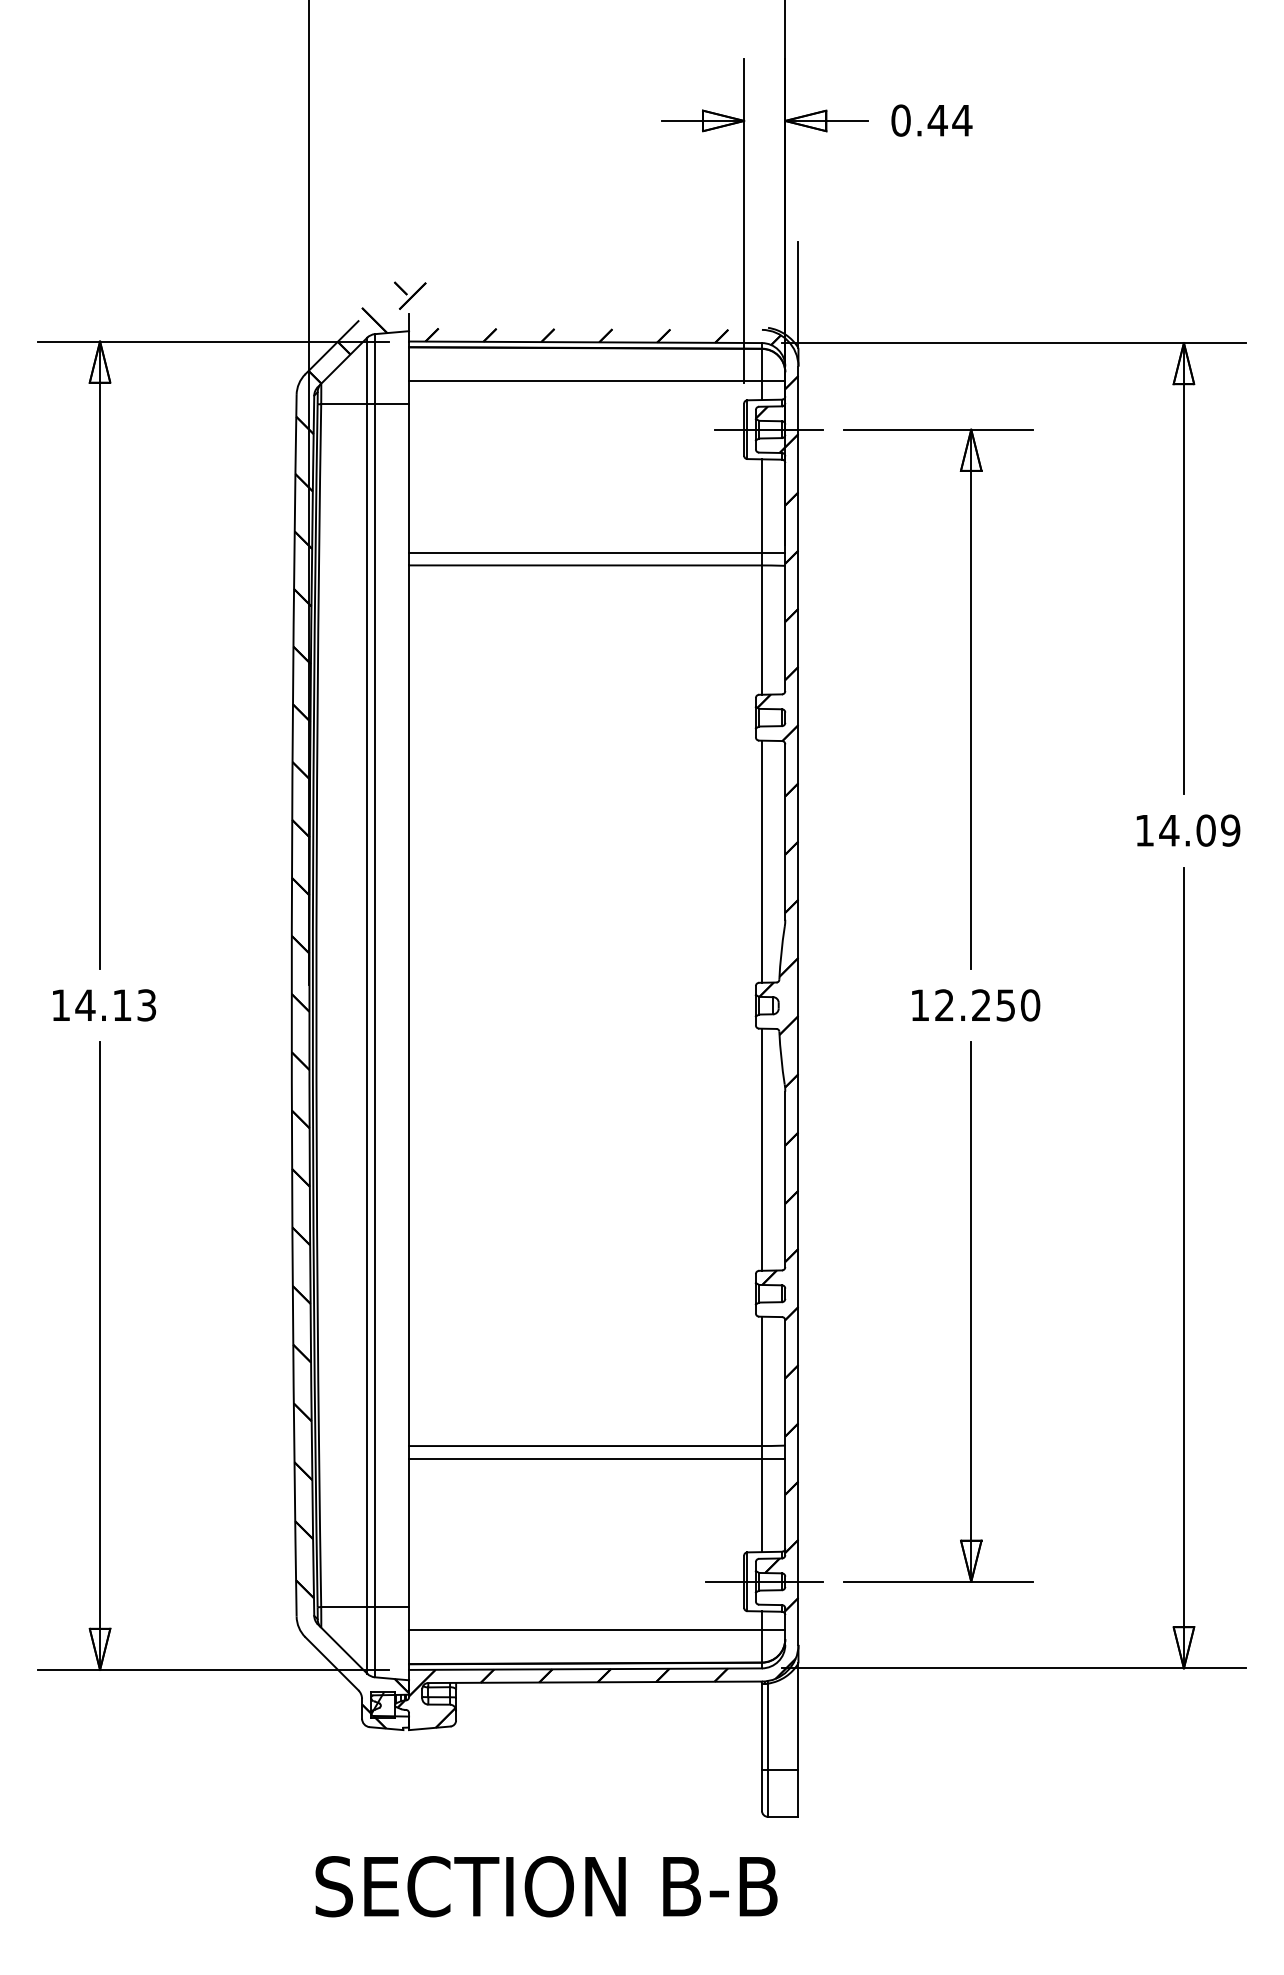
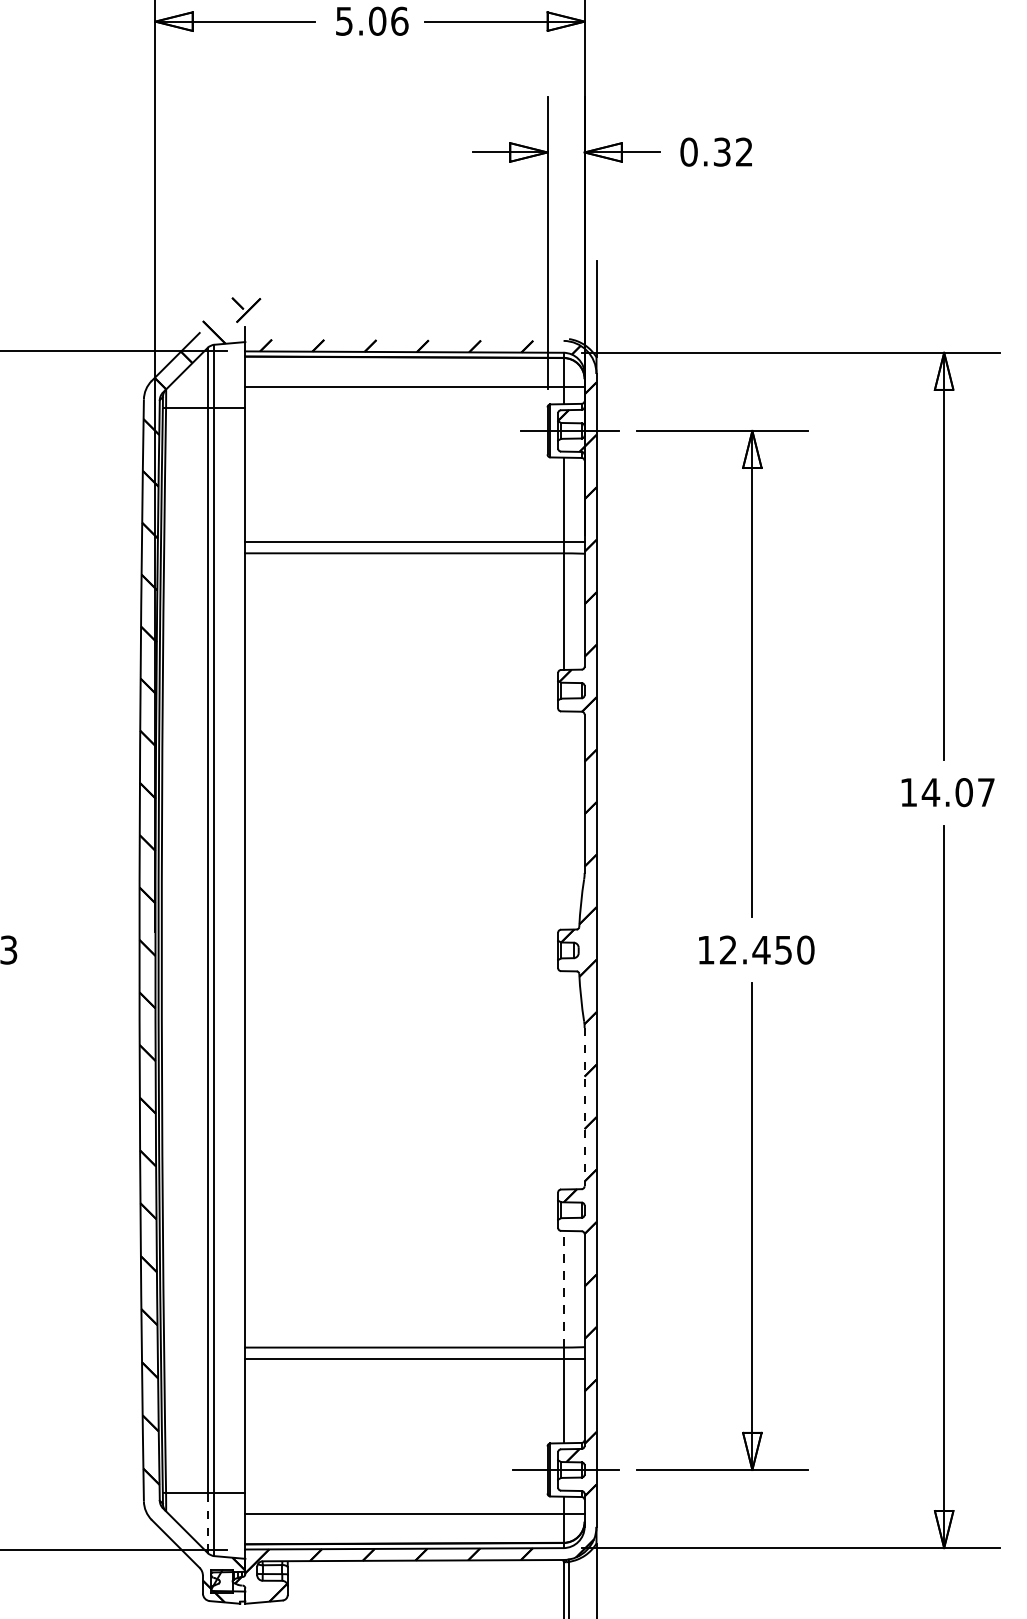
text: (949, 120) -> (732, 152), 0.44 -> 0.32
text: (1230, 830) -> (986, 792), 14.09 -> 14.07
line: (761, 861) -> (563, 820), removed
text: (981, 1004) -> (761, 949), 12.250 -> 12.450
line: (761, 1149) -> (563, 1080), removed
line: (785, 1179) -> (584, 1107), solid -> dashed
line: (761, 1381) -> (563, 1289), solid -> dashed
line: (367, 1639) -> (207, 1522), solid -> dashed

